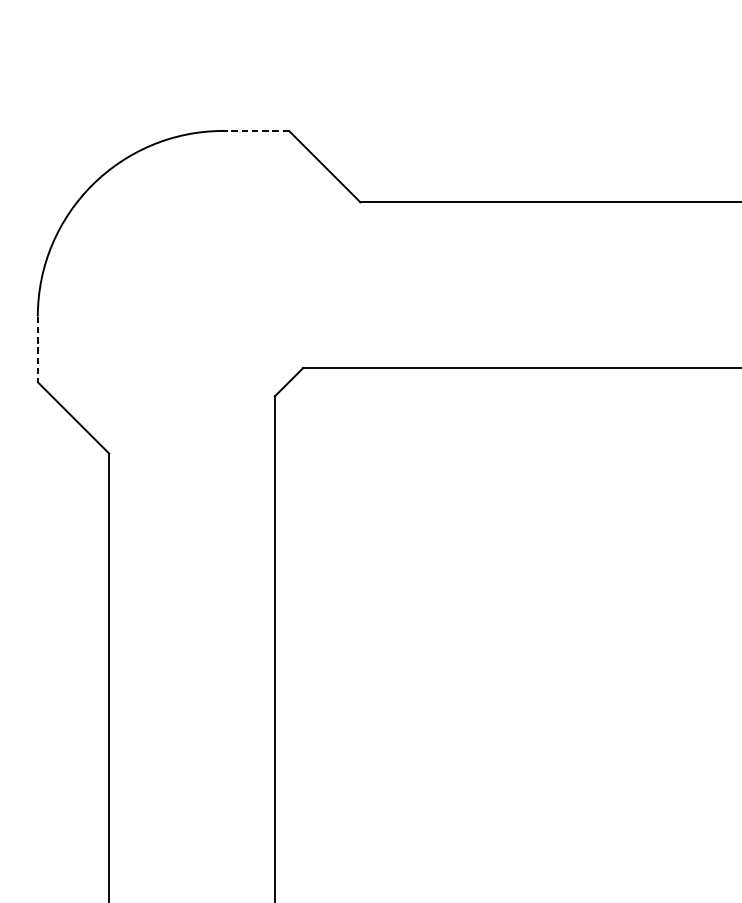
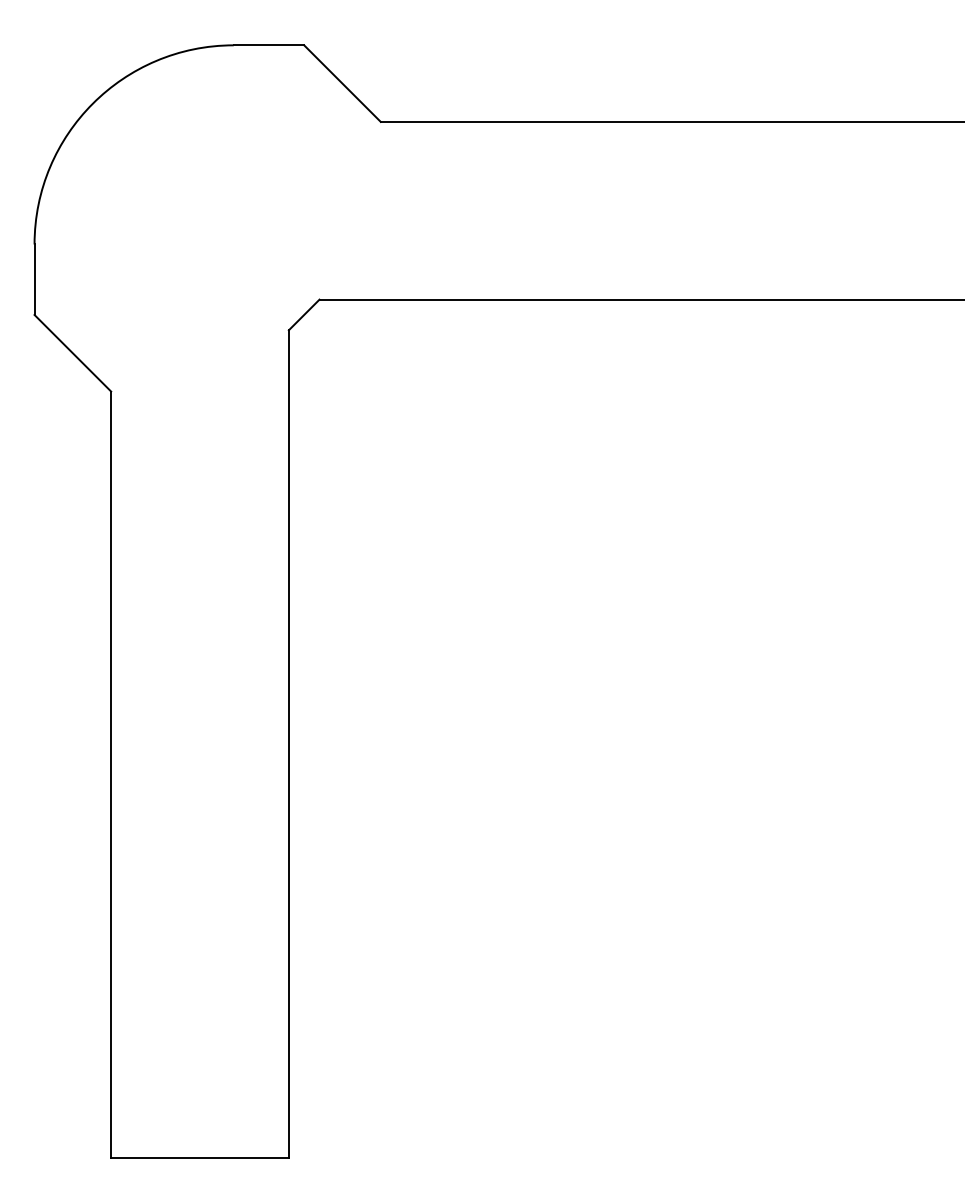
line: (255, 131) -> (268, 45), dashed -> solid
line: (37, 350) -> (34, 280), dashed -> solid

